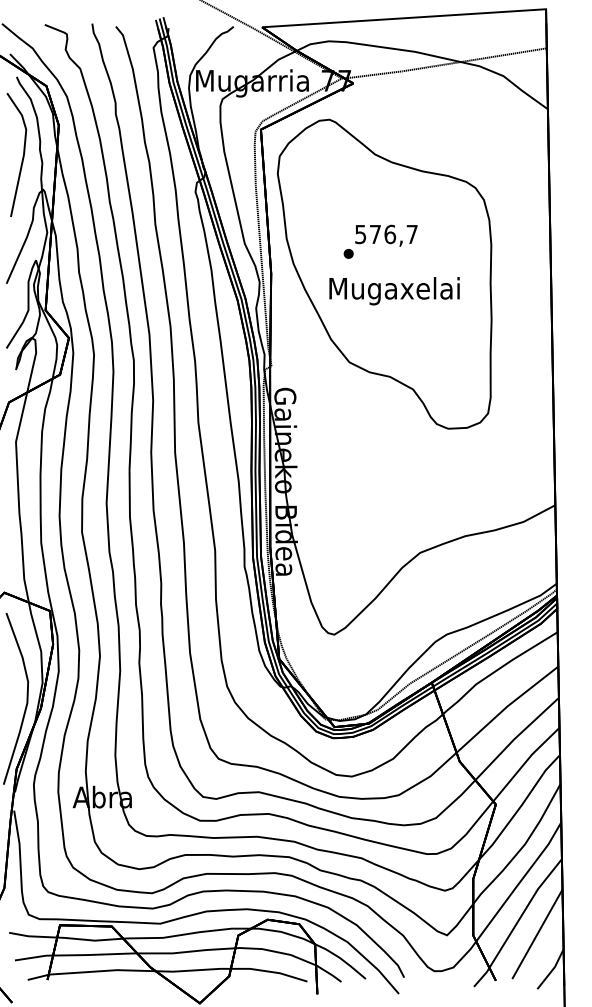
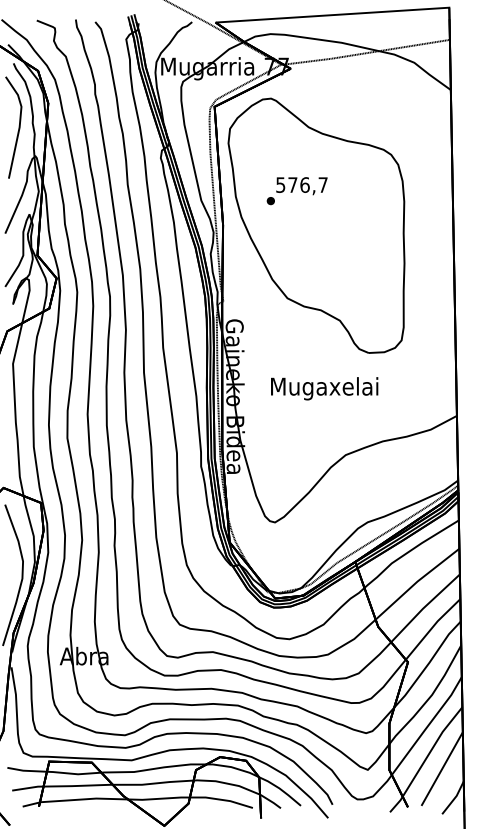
text: (379, 242) -> (296, 191), moved
text: (394, 290) -> (324, 388), moved

